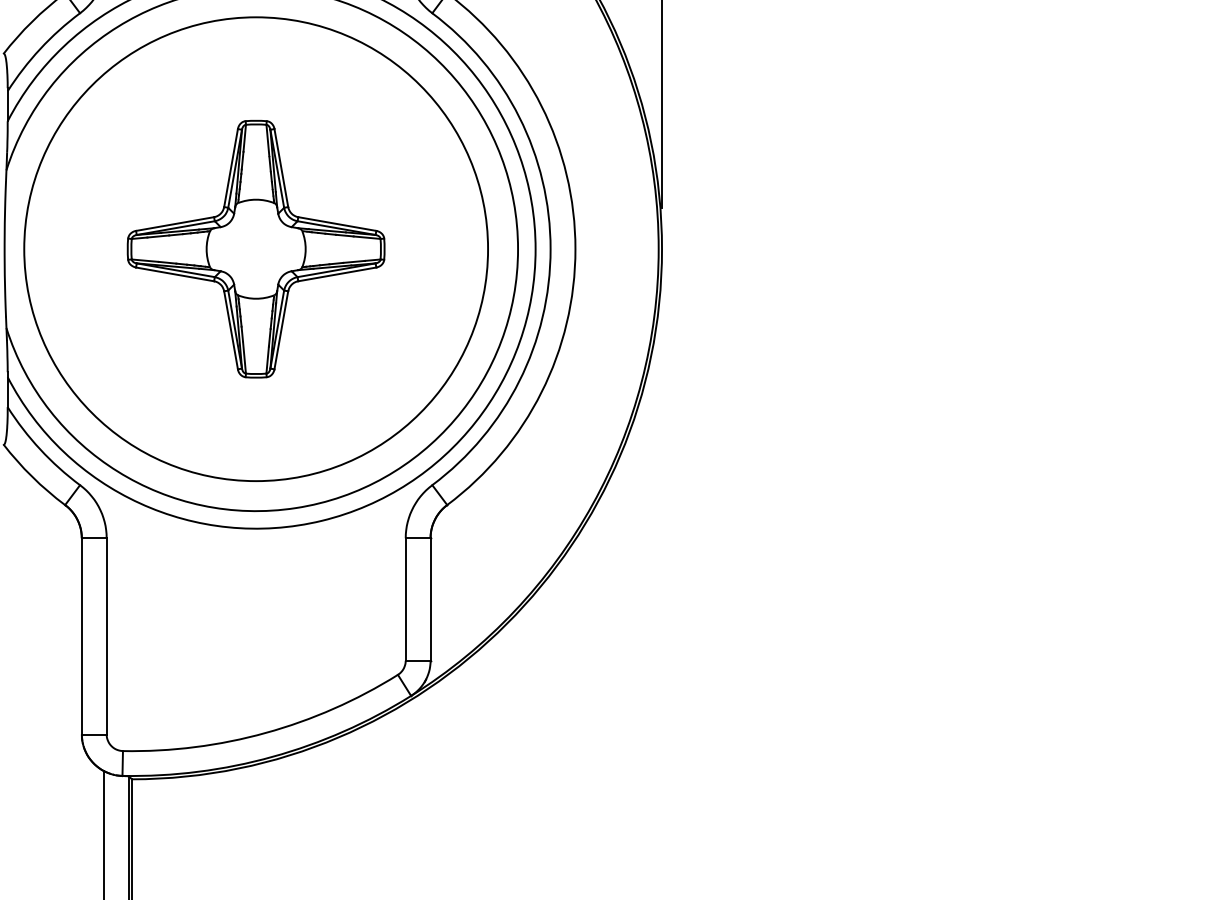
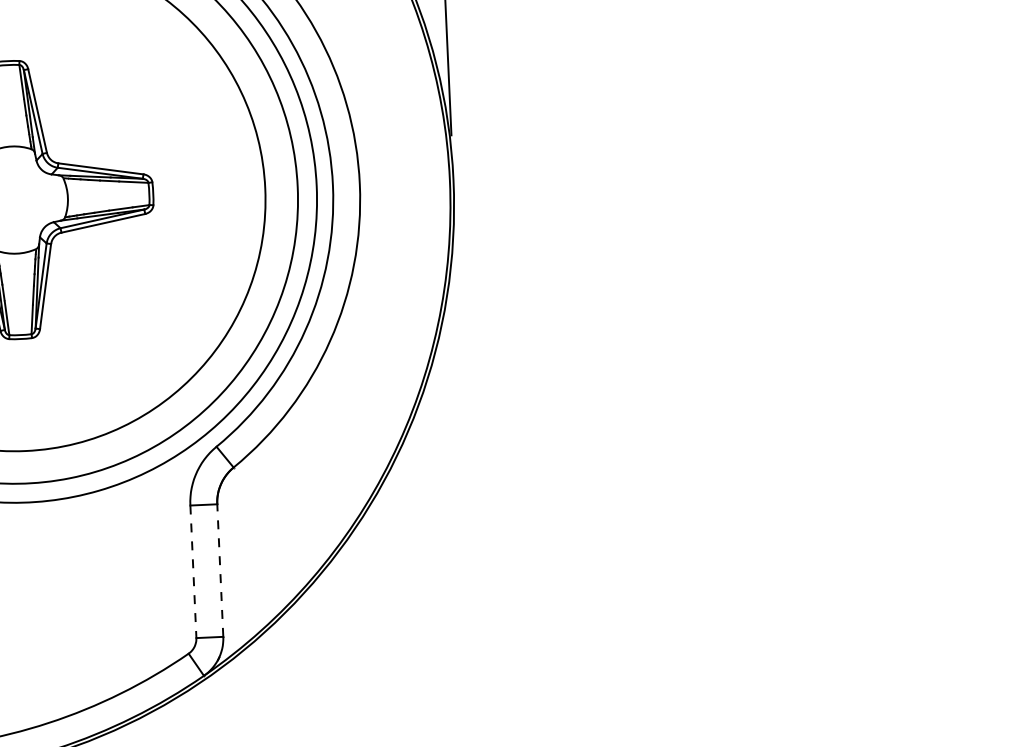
line: (430, 599) -> (220, 570), solid -> dashed
line: (405, 600) -> (193, 572), solid -> dashed

